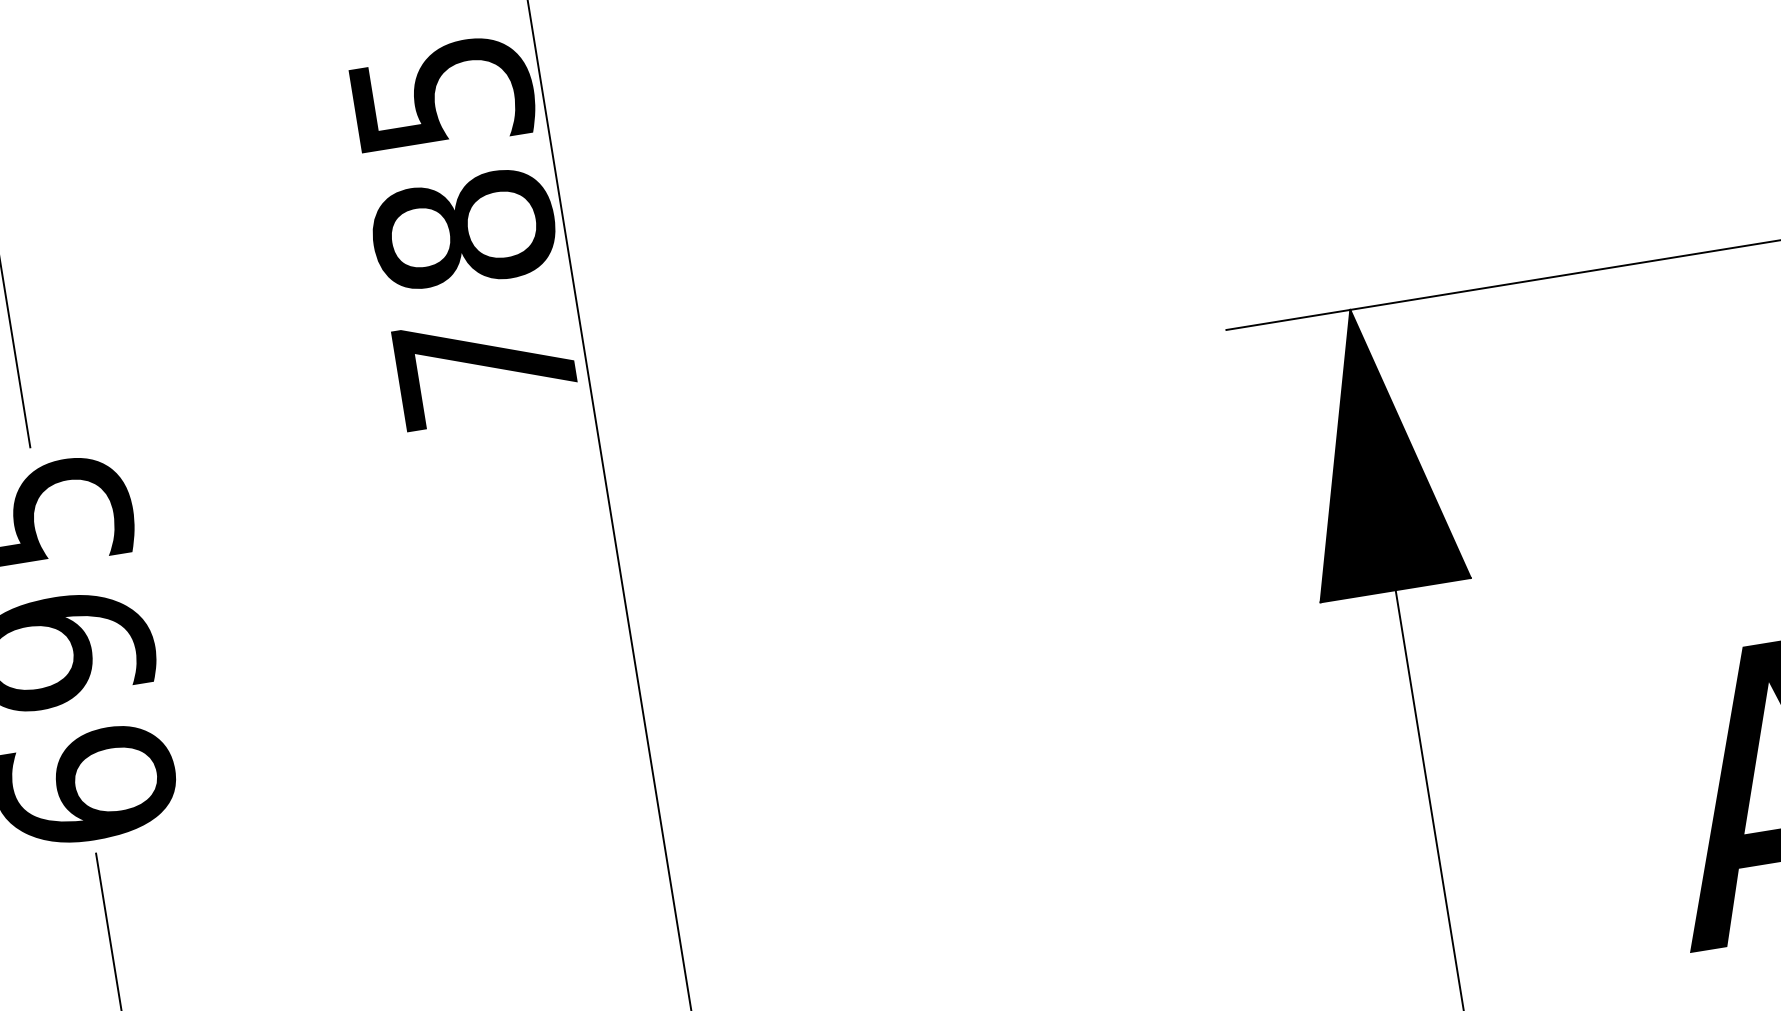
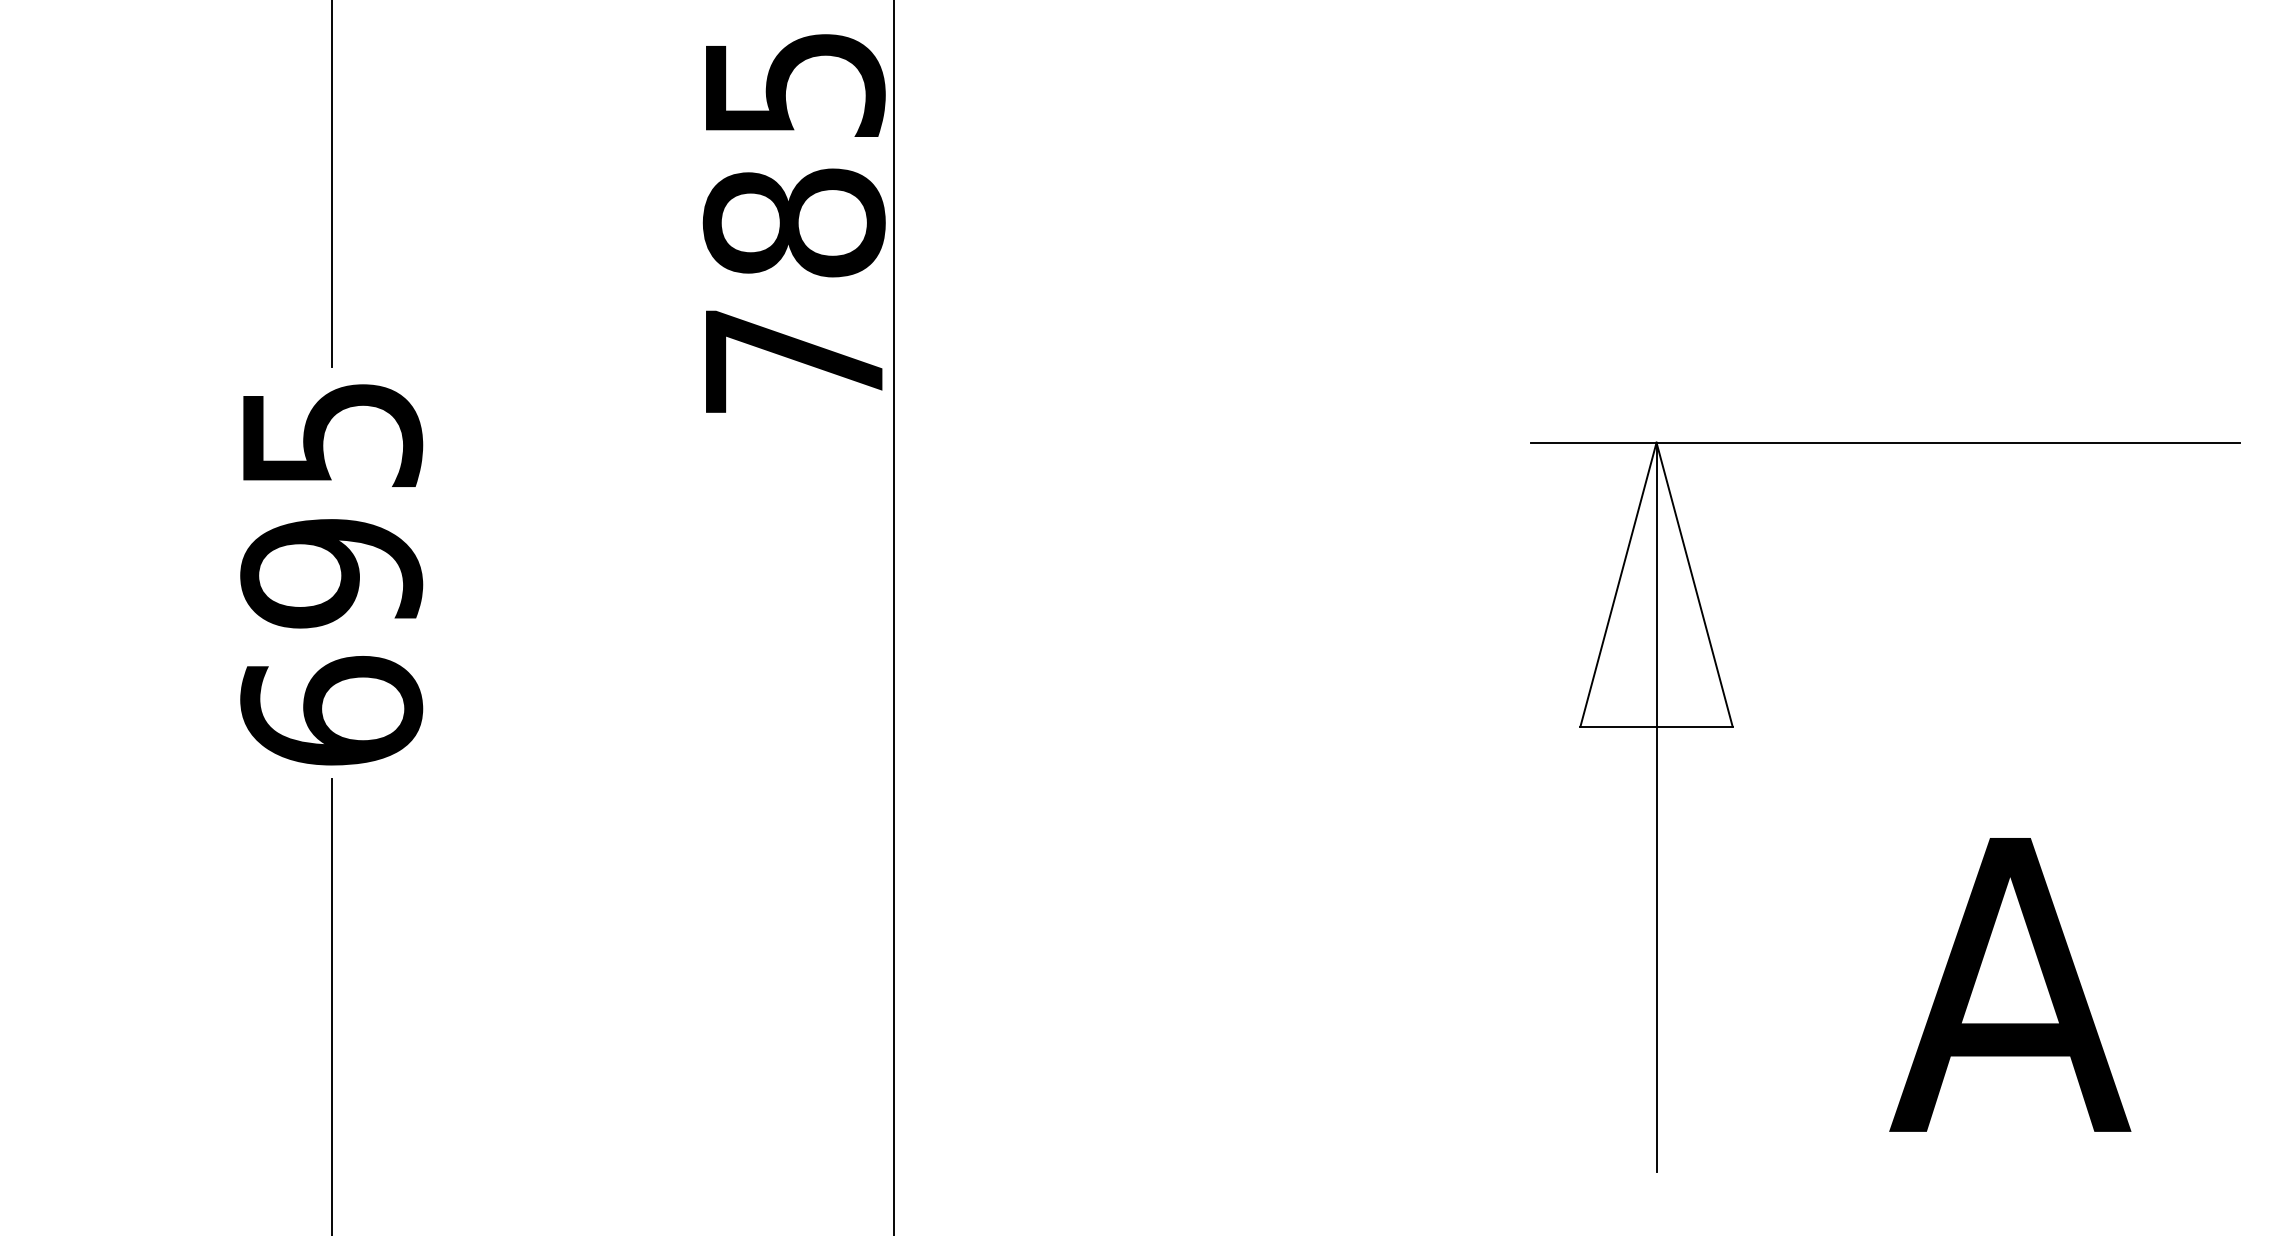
fill: (1373, 450) -> (1656, 585), removed

